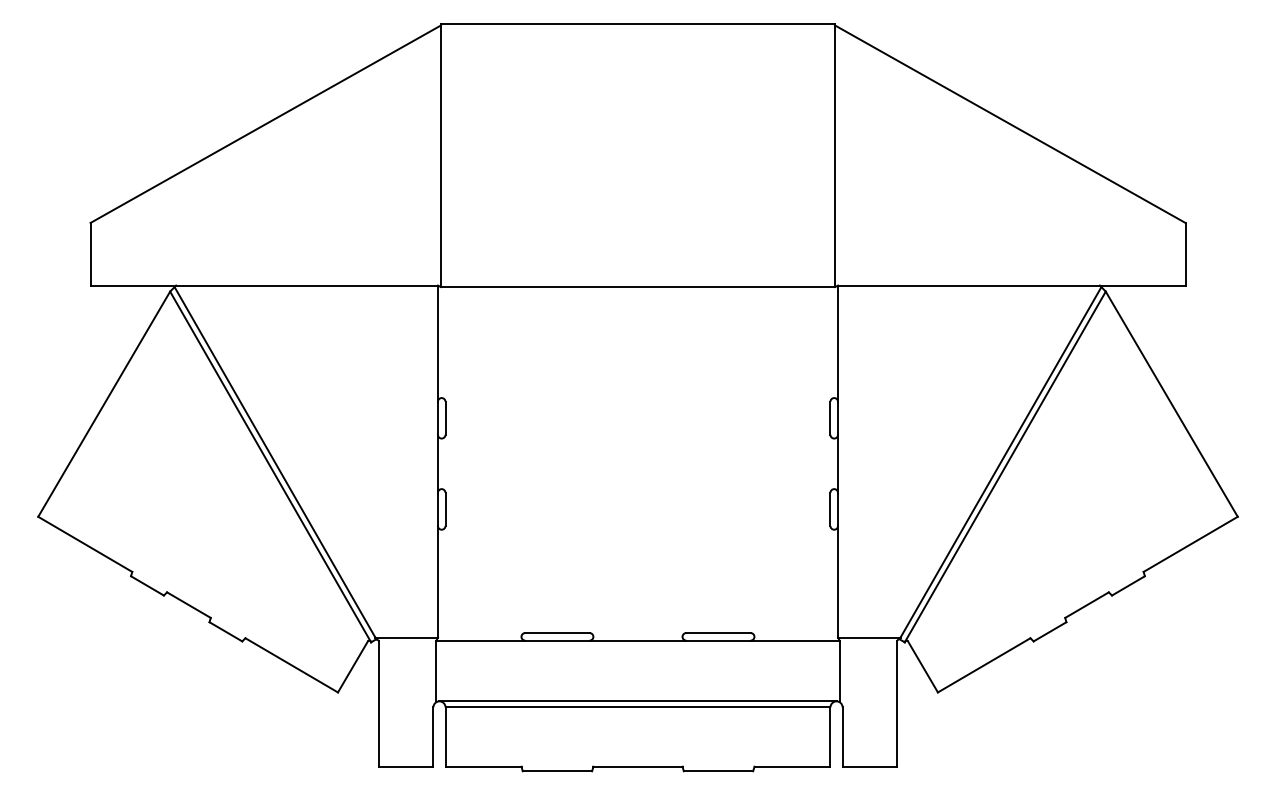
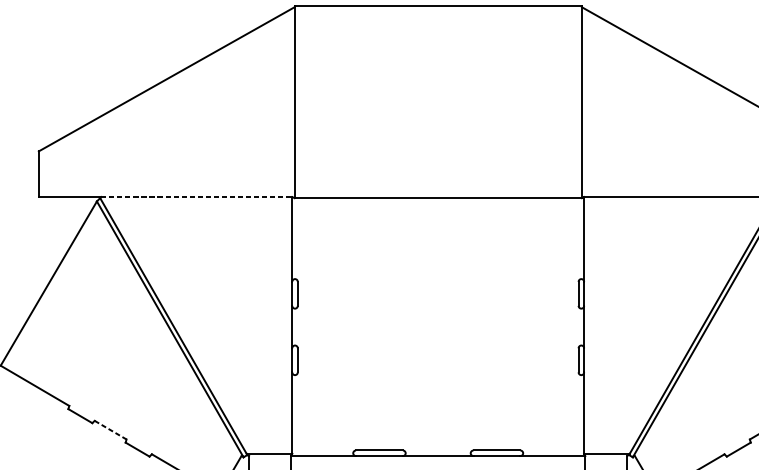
line: (307, 285) -> (197, 196), solid -> dashed
line: (189, 605) -> (111, 430), solid -> dashed

